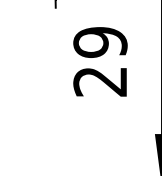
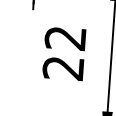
text: (100, 42) -> (65, 38), 29 -> 22

